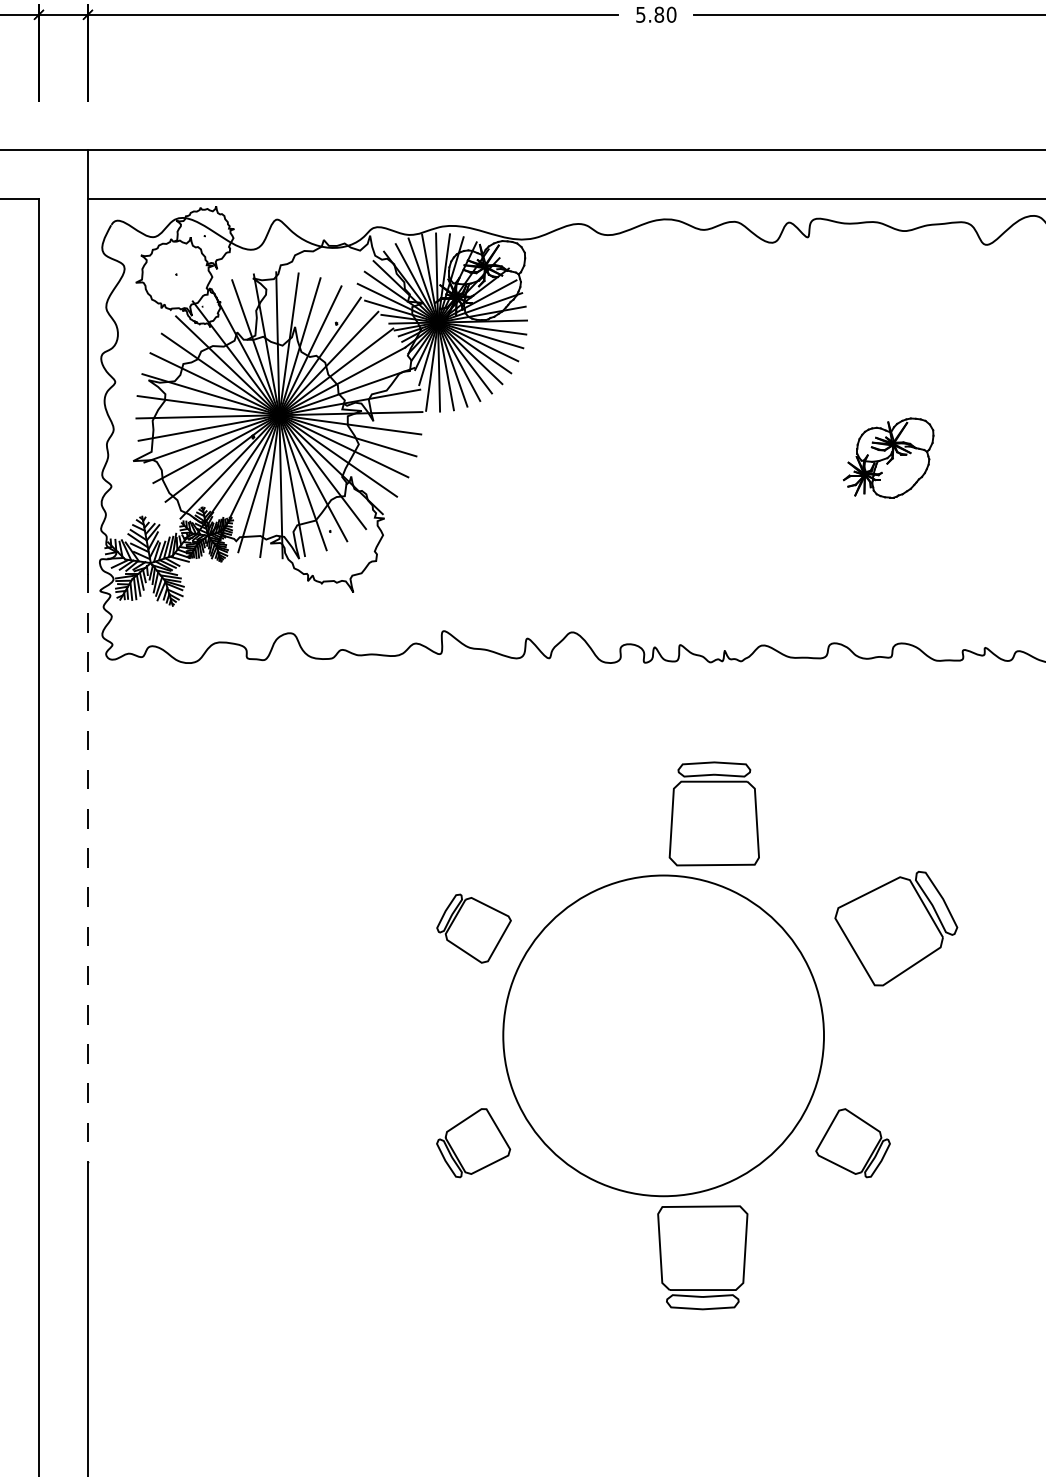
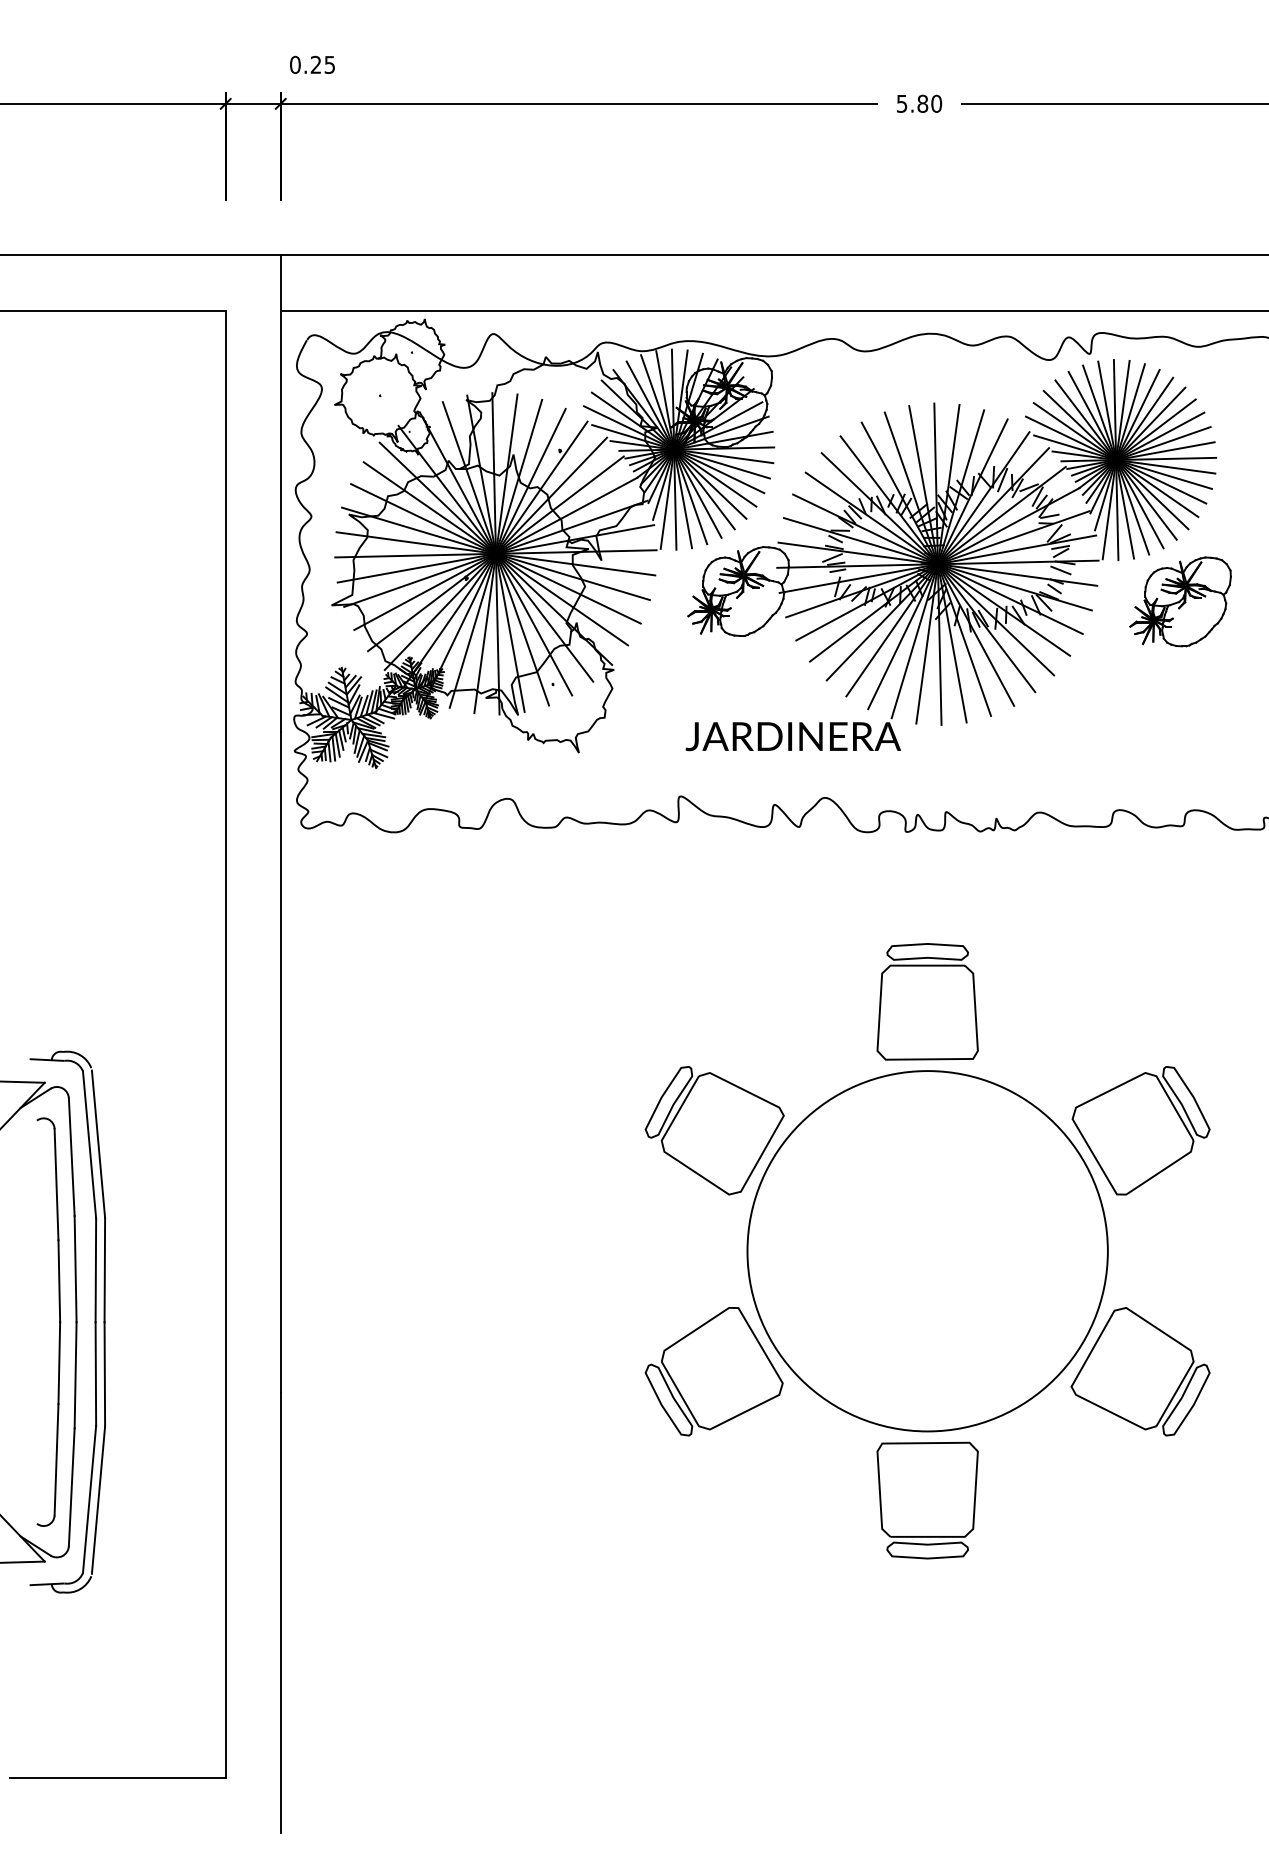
part: (684, 416) -> (951, 555), added
part: (714, 813) -> (927, 1001), moved
line: (87, 867) -> (280, 1062), dashed -> solid
part: (473, 928) -> (714, 1130), size x1.67
part: (895, 928) -> (1140, 1130), moved
part: (473, 1142) -> (713, 1371), size x1.67
part: (853, 1142) -> (1140, 1371), size x1.67
part: (702, 1257) -> (927, 1500), moved

